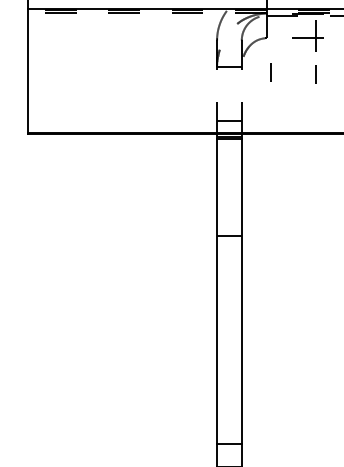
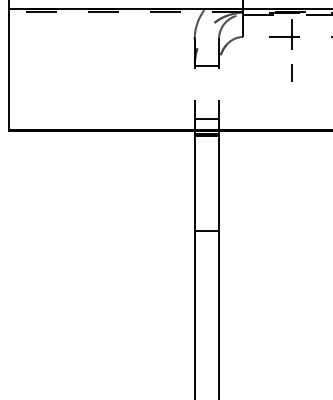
line: (270, 72) -> (247, 70), removed

